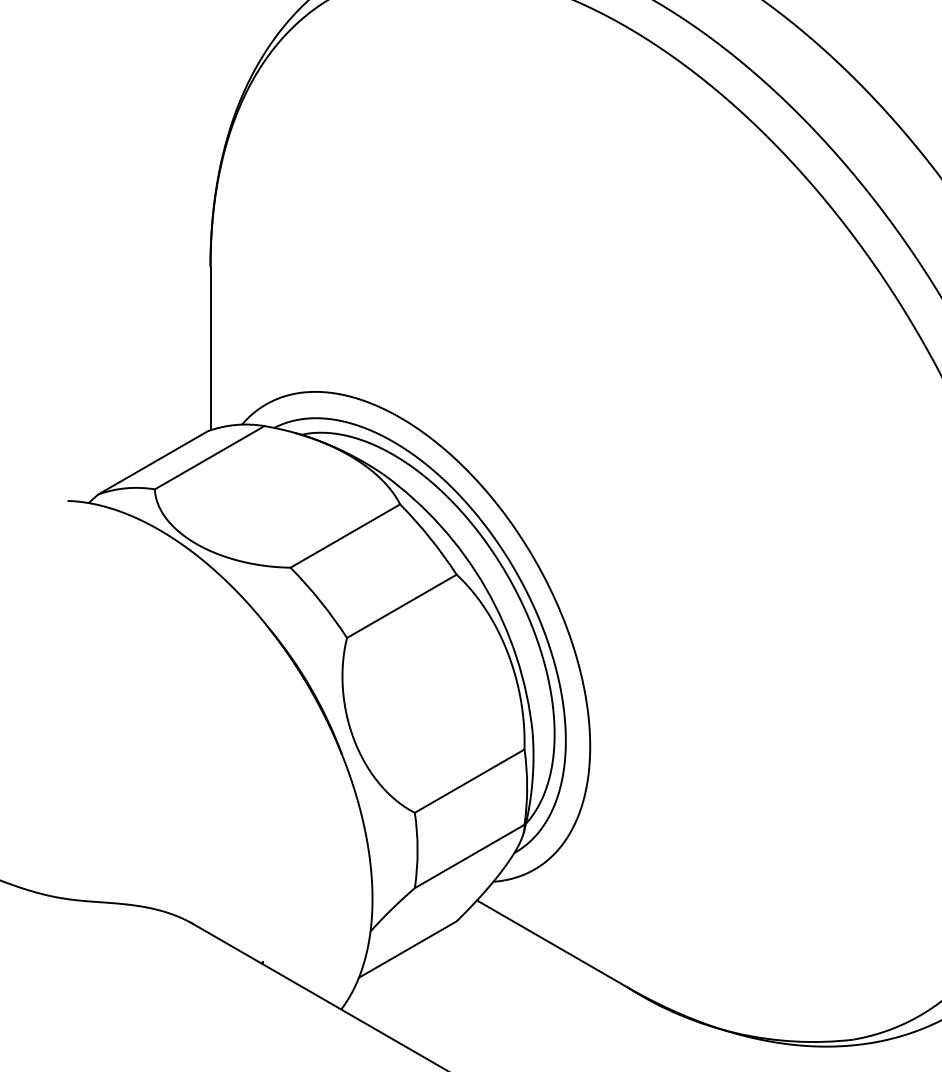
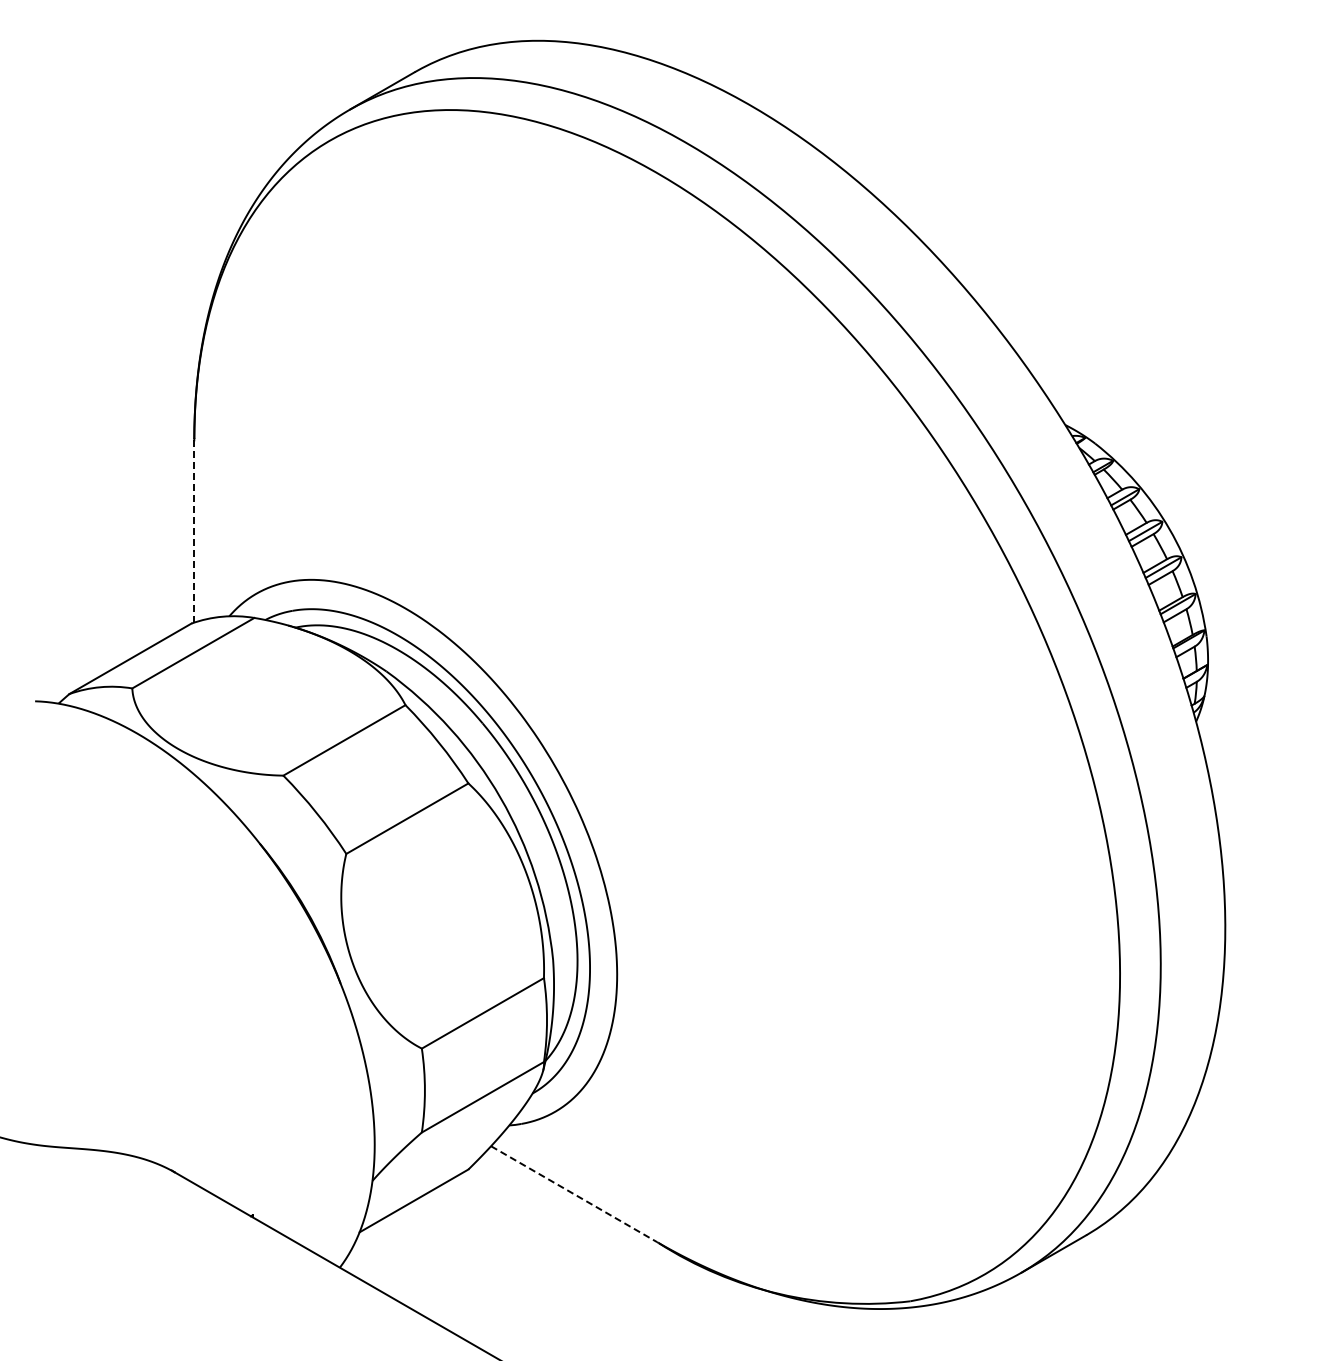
line: (210, 348) -> (194, 531), solid -> dashed
line: (551, 943) -> (574, 1194), solid -> dashed

